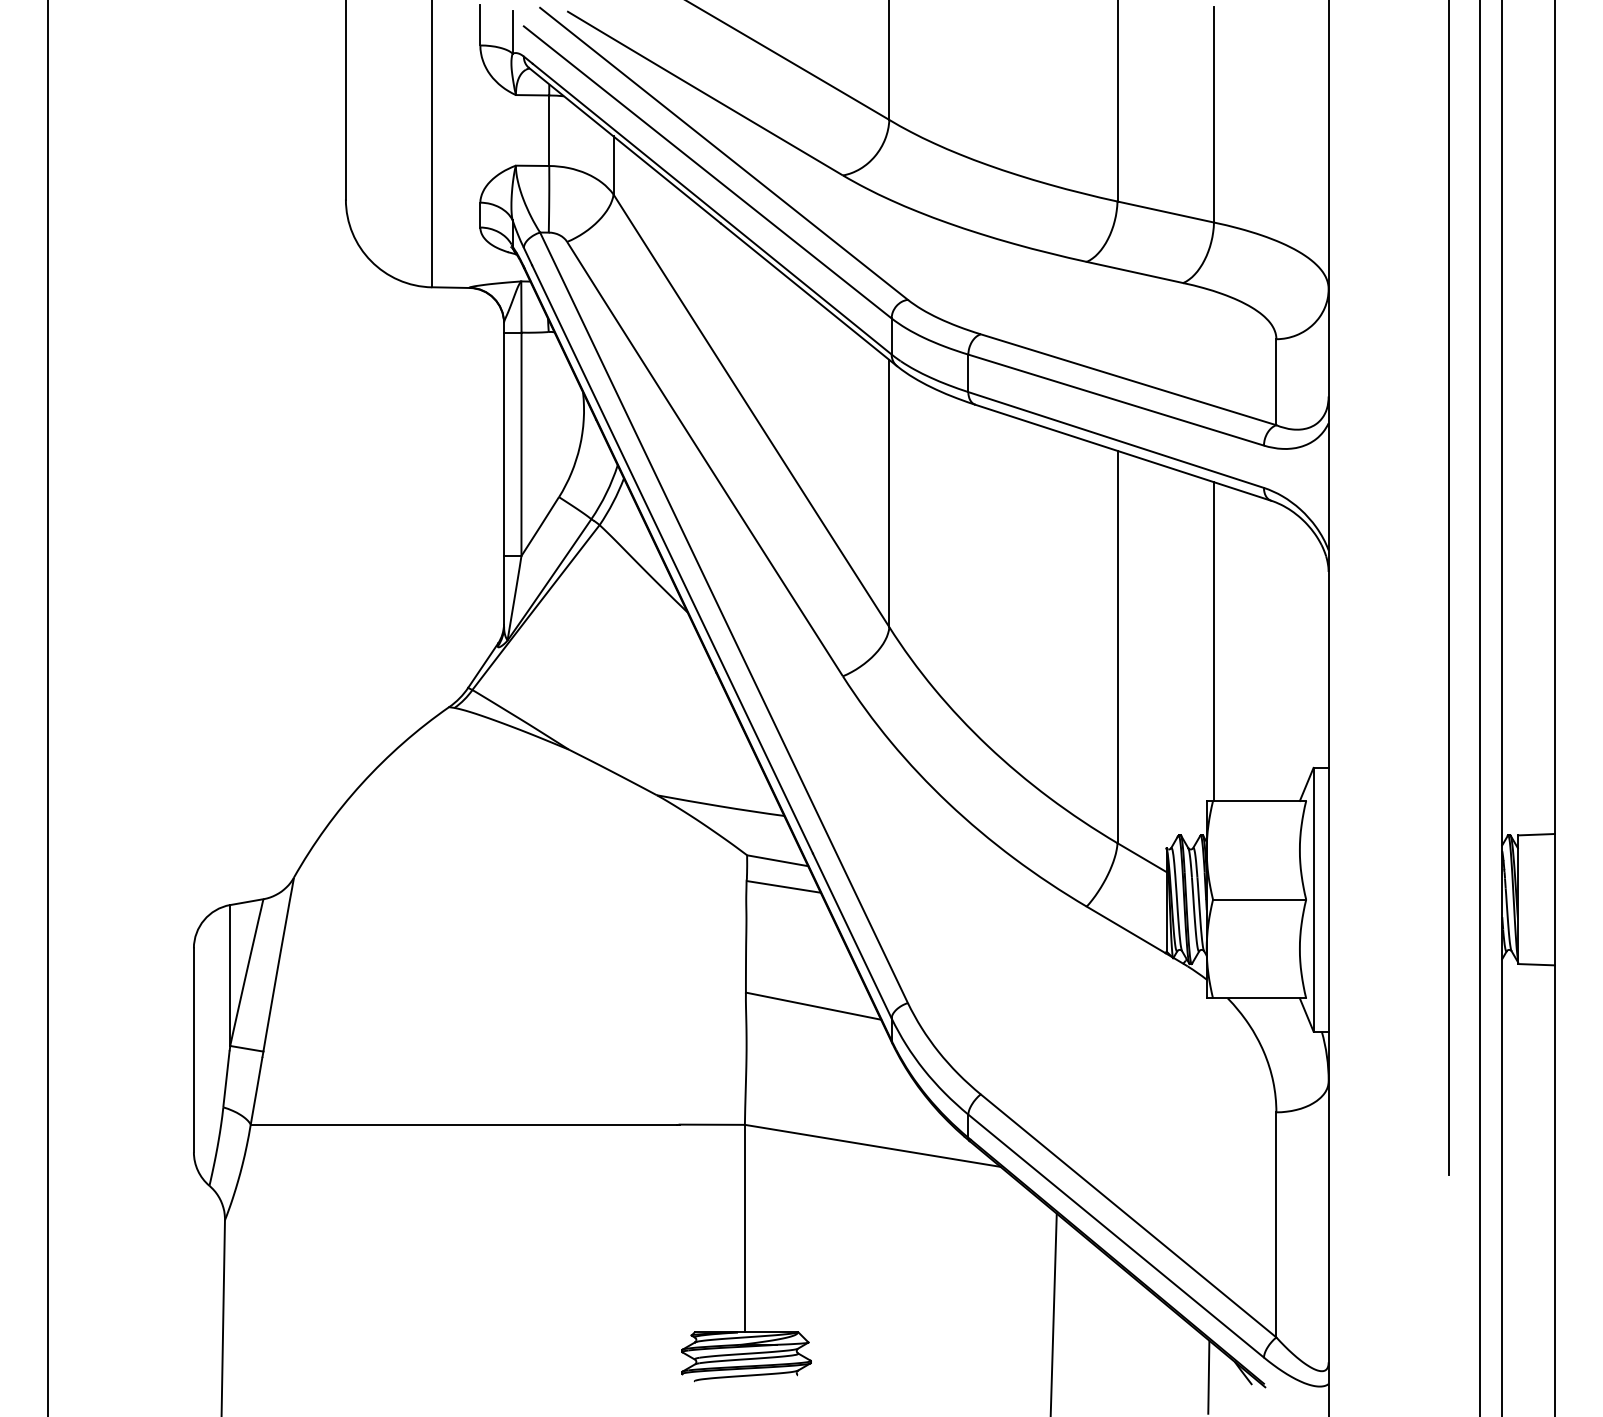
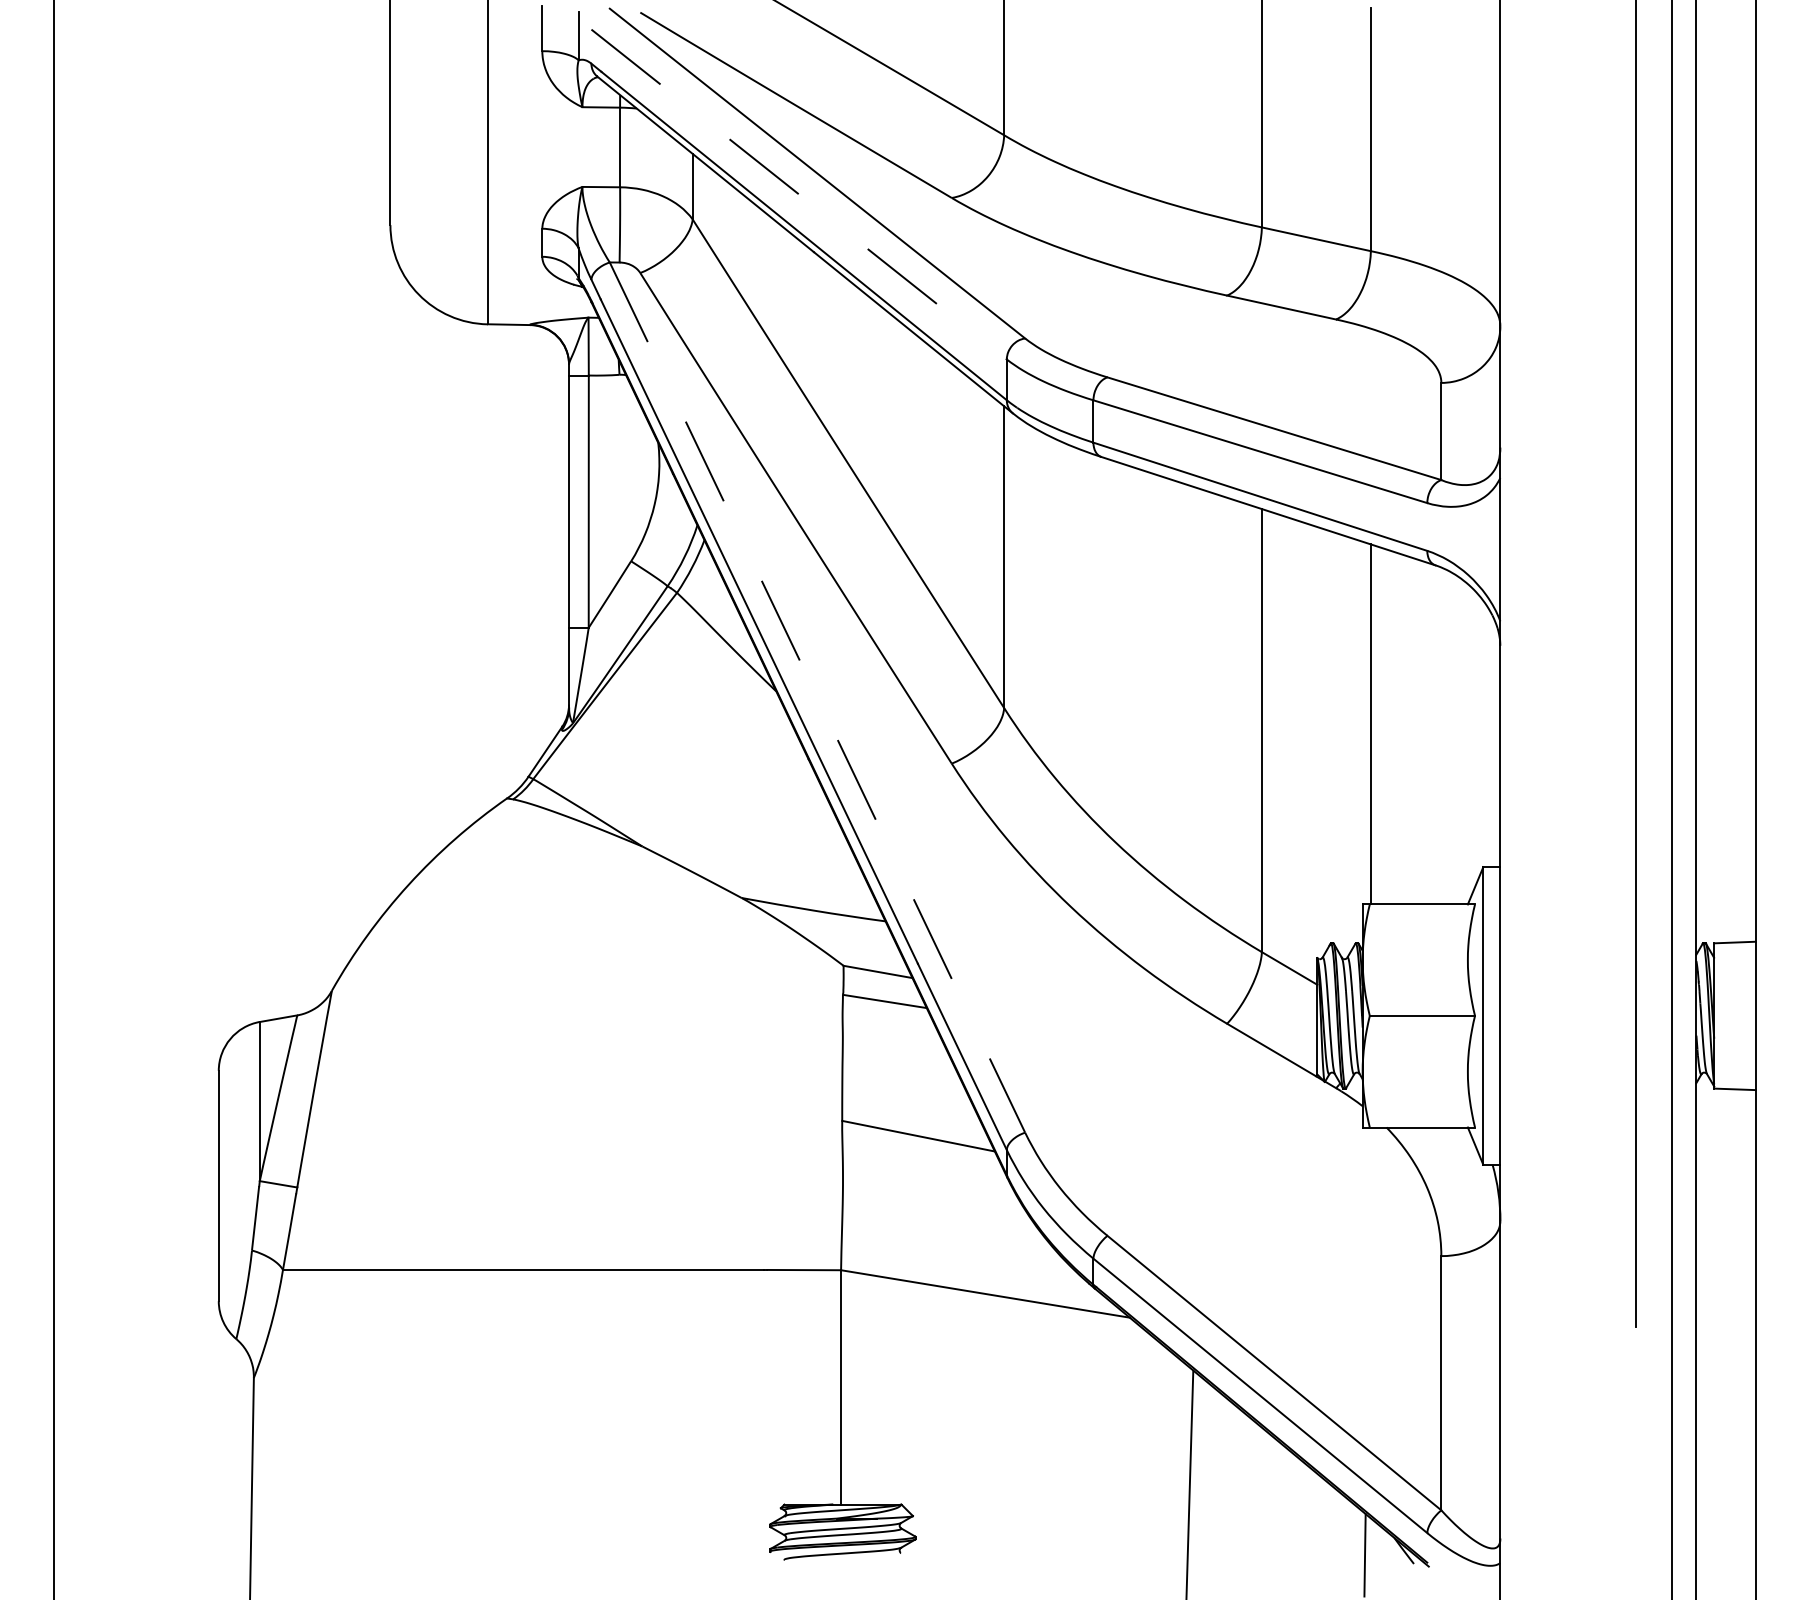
line: (707, 172) -> (798, 194), solid -> dashed
line: (724, 617) -> (818, 697), solid -> dashed

